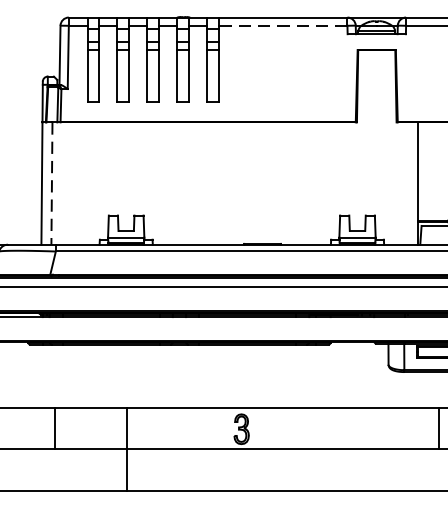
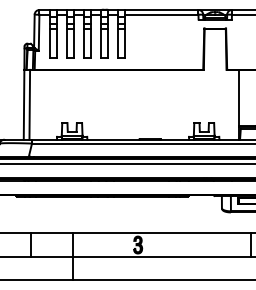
line: (282, 25) -> (161, 14), dashed -> solid
line: (51, 183) -> (29, 104), dashed -> solid

